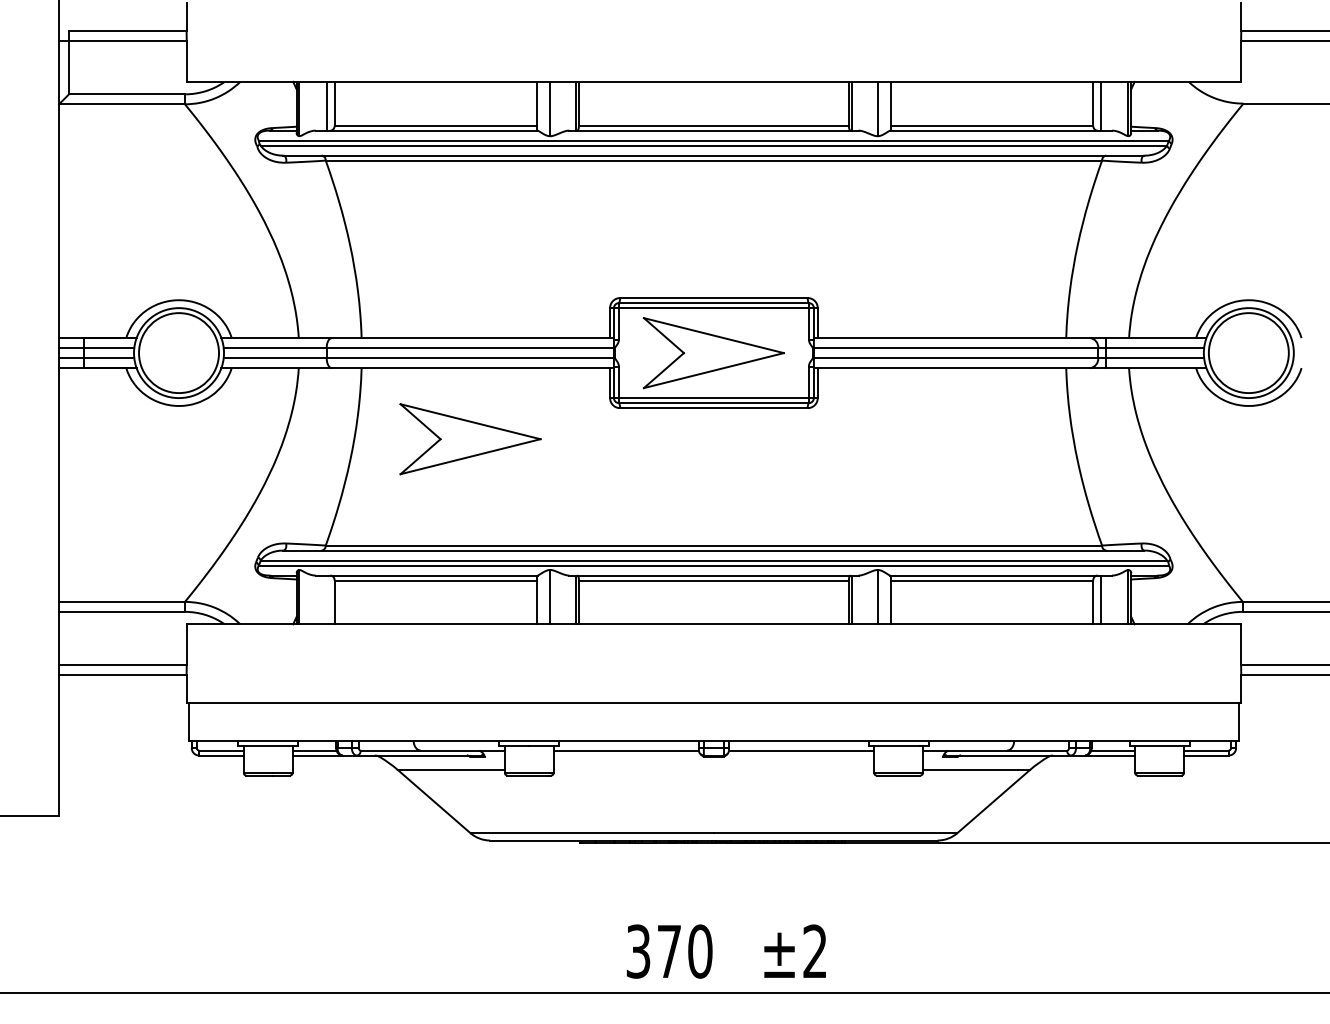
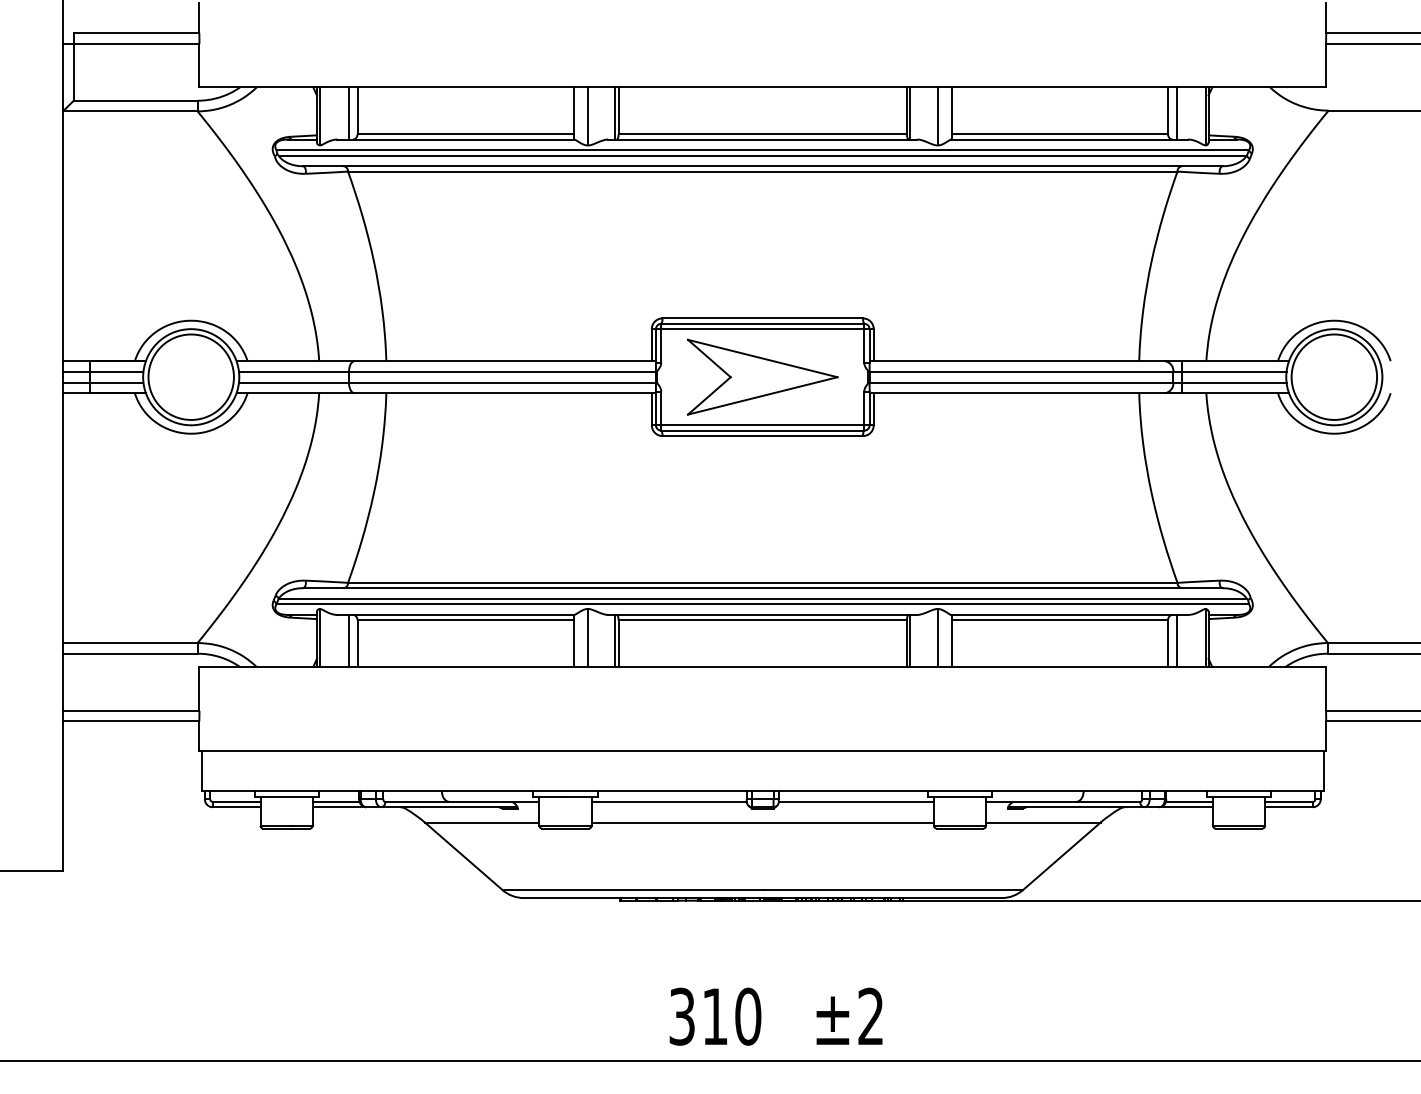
part: (470, 438) -> (502, 468), removed
line: (327, 599) -> (349, 640), added
line: (713, 769) -> (762, 822), added
text: (669, 951) -> (715, 1016), 370 -> 310

